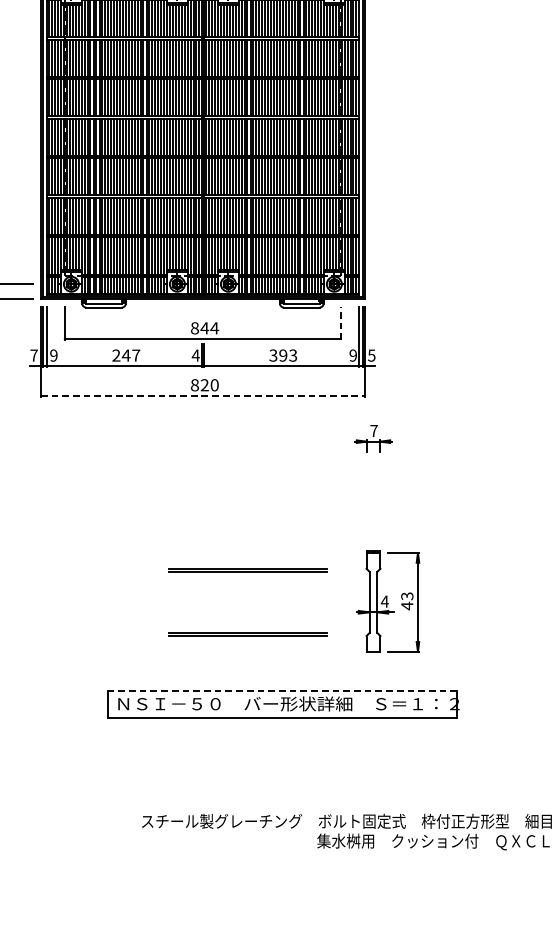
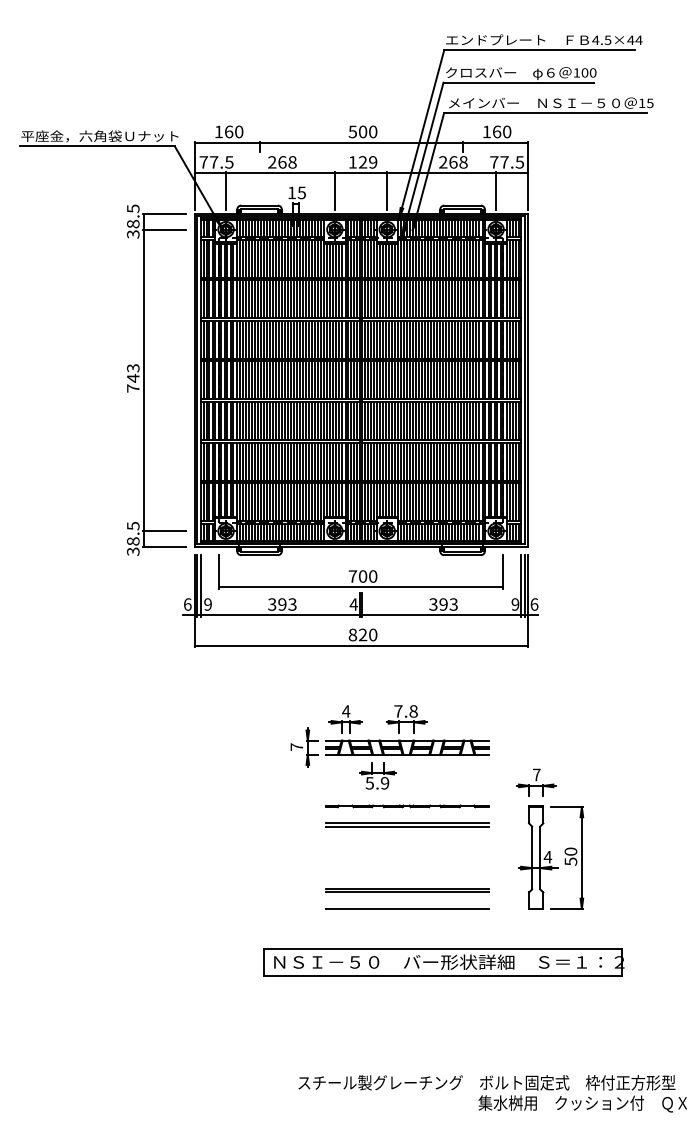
line: (341, 323) -> (503, 571), dashed -> solid
text: (204, 328) -> (362, 576), 844 -> 700
text: (33, 355) -> (187, 604), 7 -> 6
text: (126, 355) -> (282, 604), 247 -> 393
text: (371, 355) -> (534, 604), 5 -> 6
line: (203, 395) -> (361, 645), dashed -> solid
part: (373, 438) -> (536, 782), moved
part: (230, 494) -> (389, 747), added
part: (248, 552) -> (407, 806), added
text: (406, 600) -> (570, 856), 43 -> 50
line: (248, 651) -> (407, 908), added
line: (282, 691) -> (442, 949), dashed -> solid

